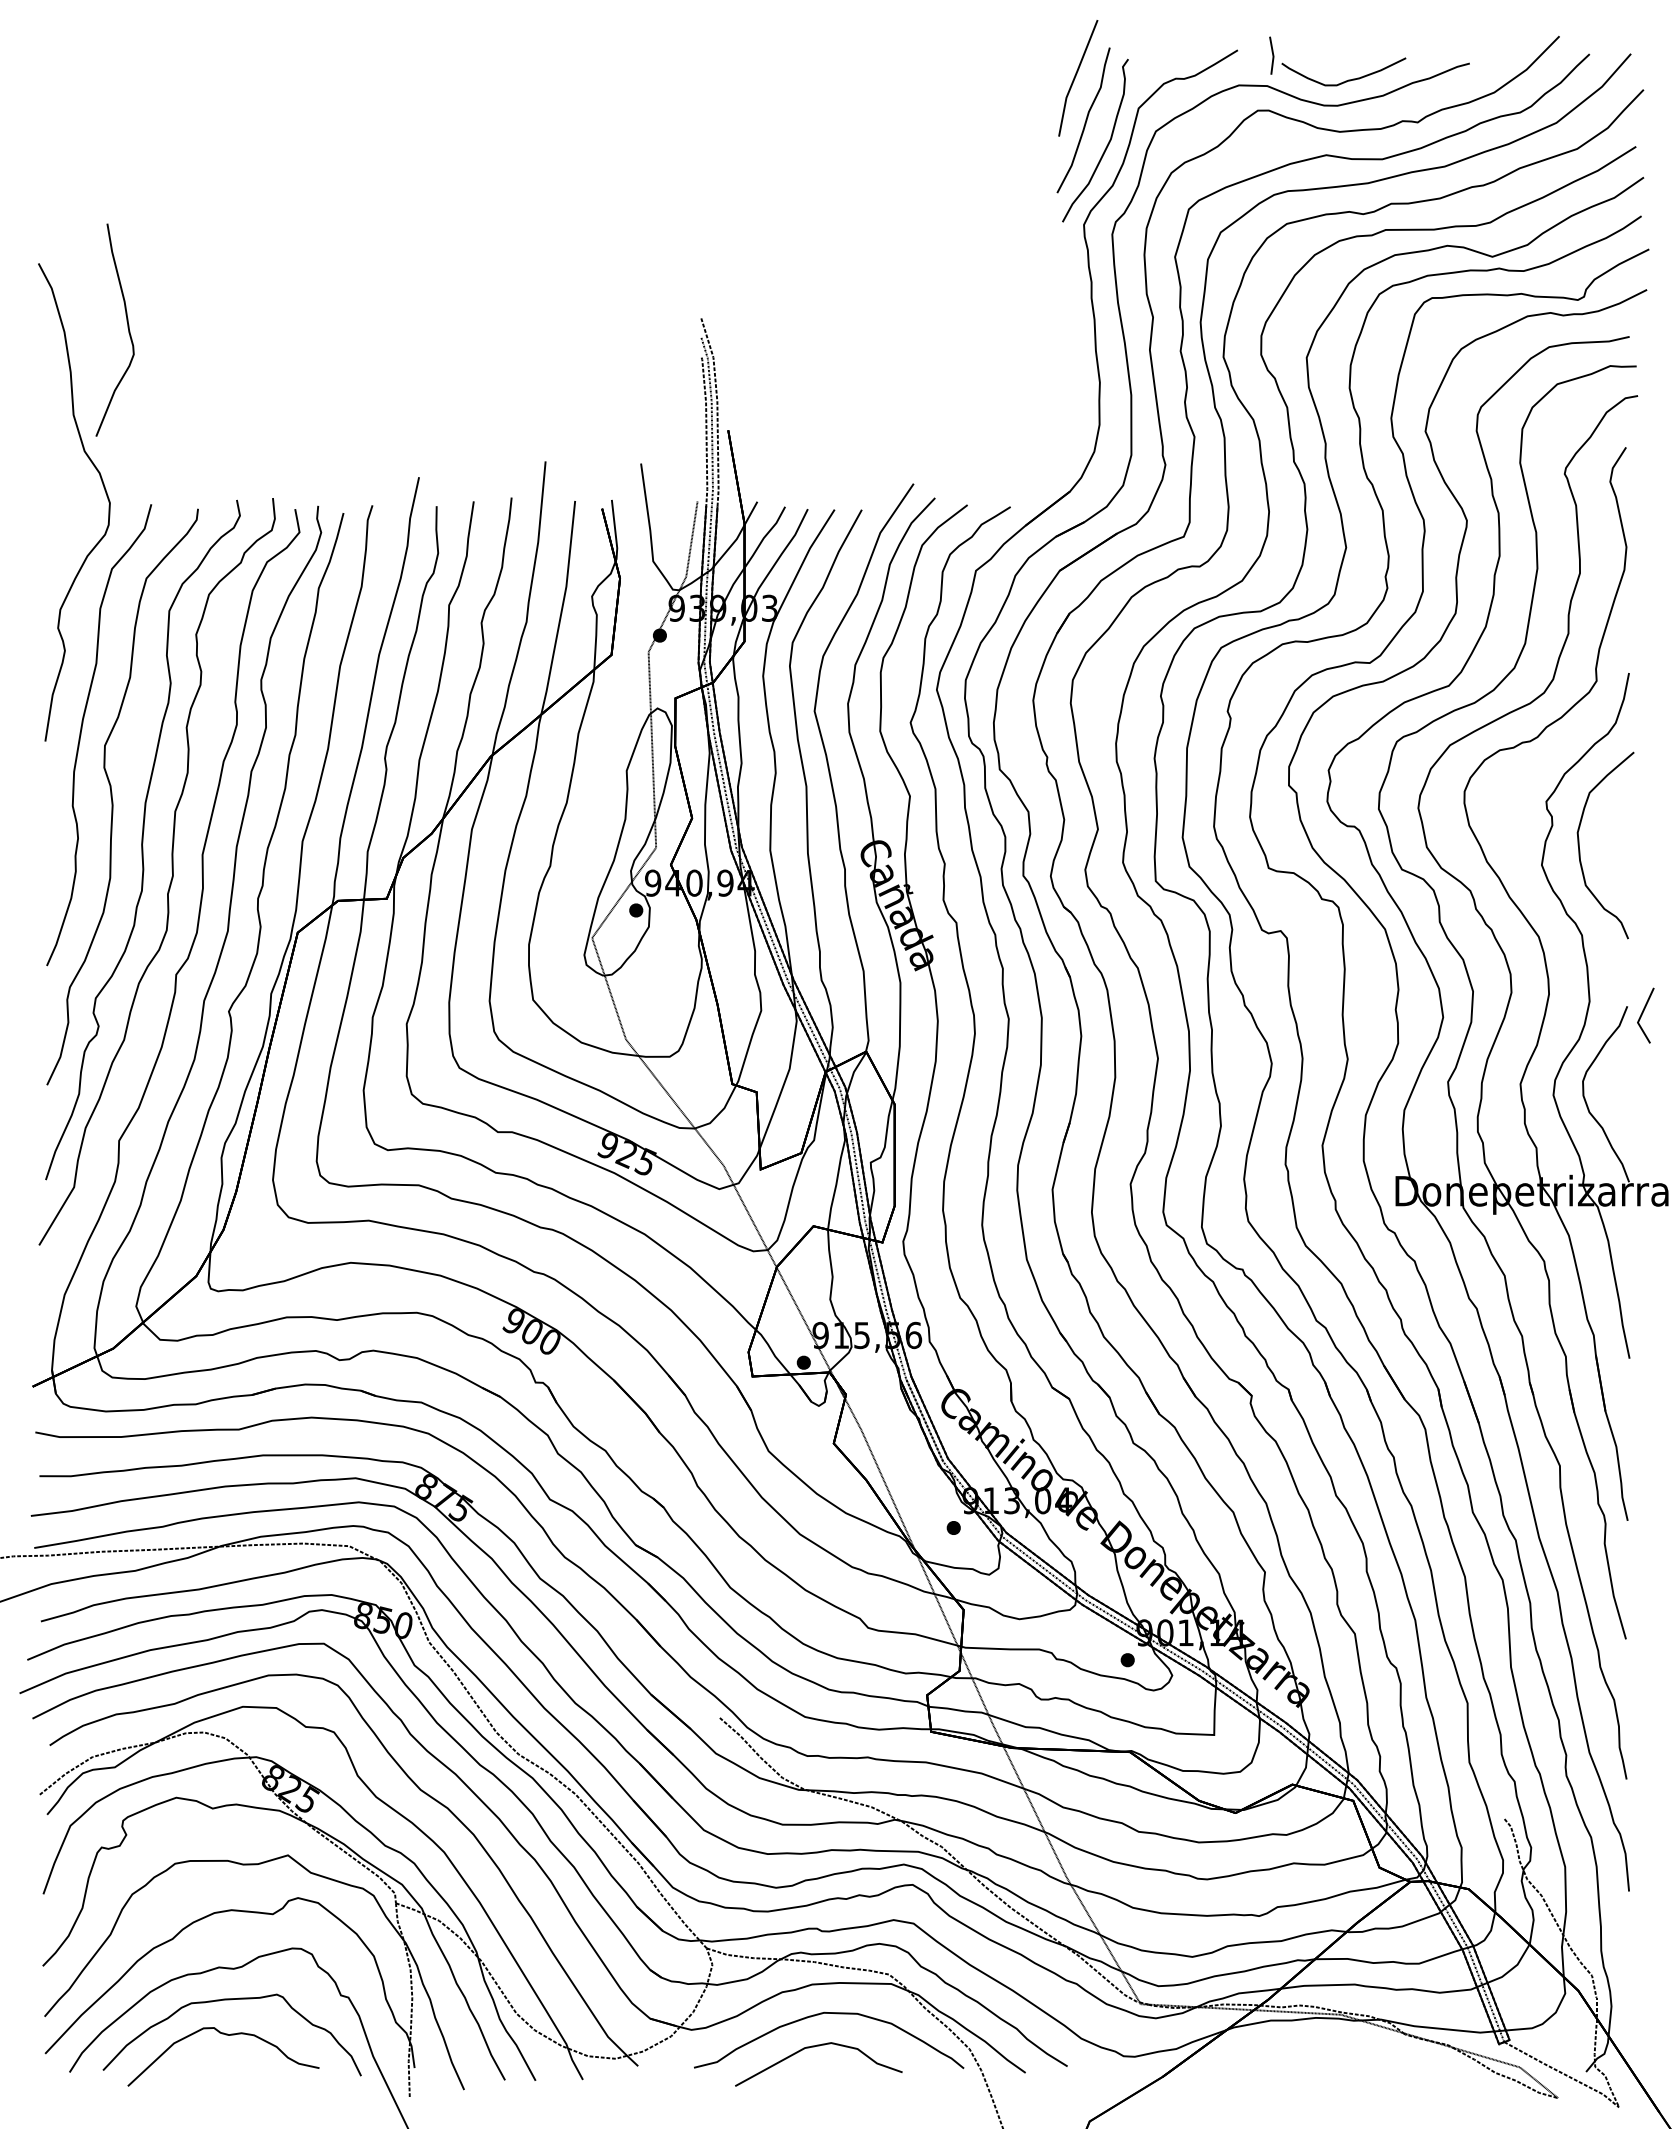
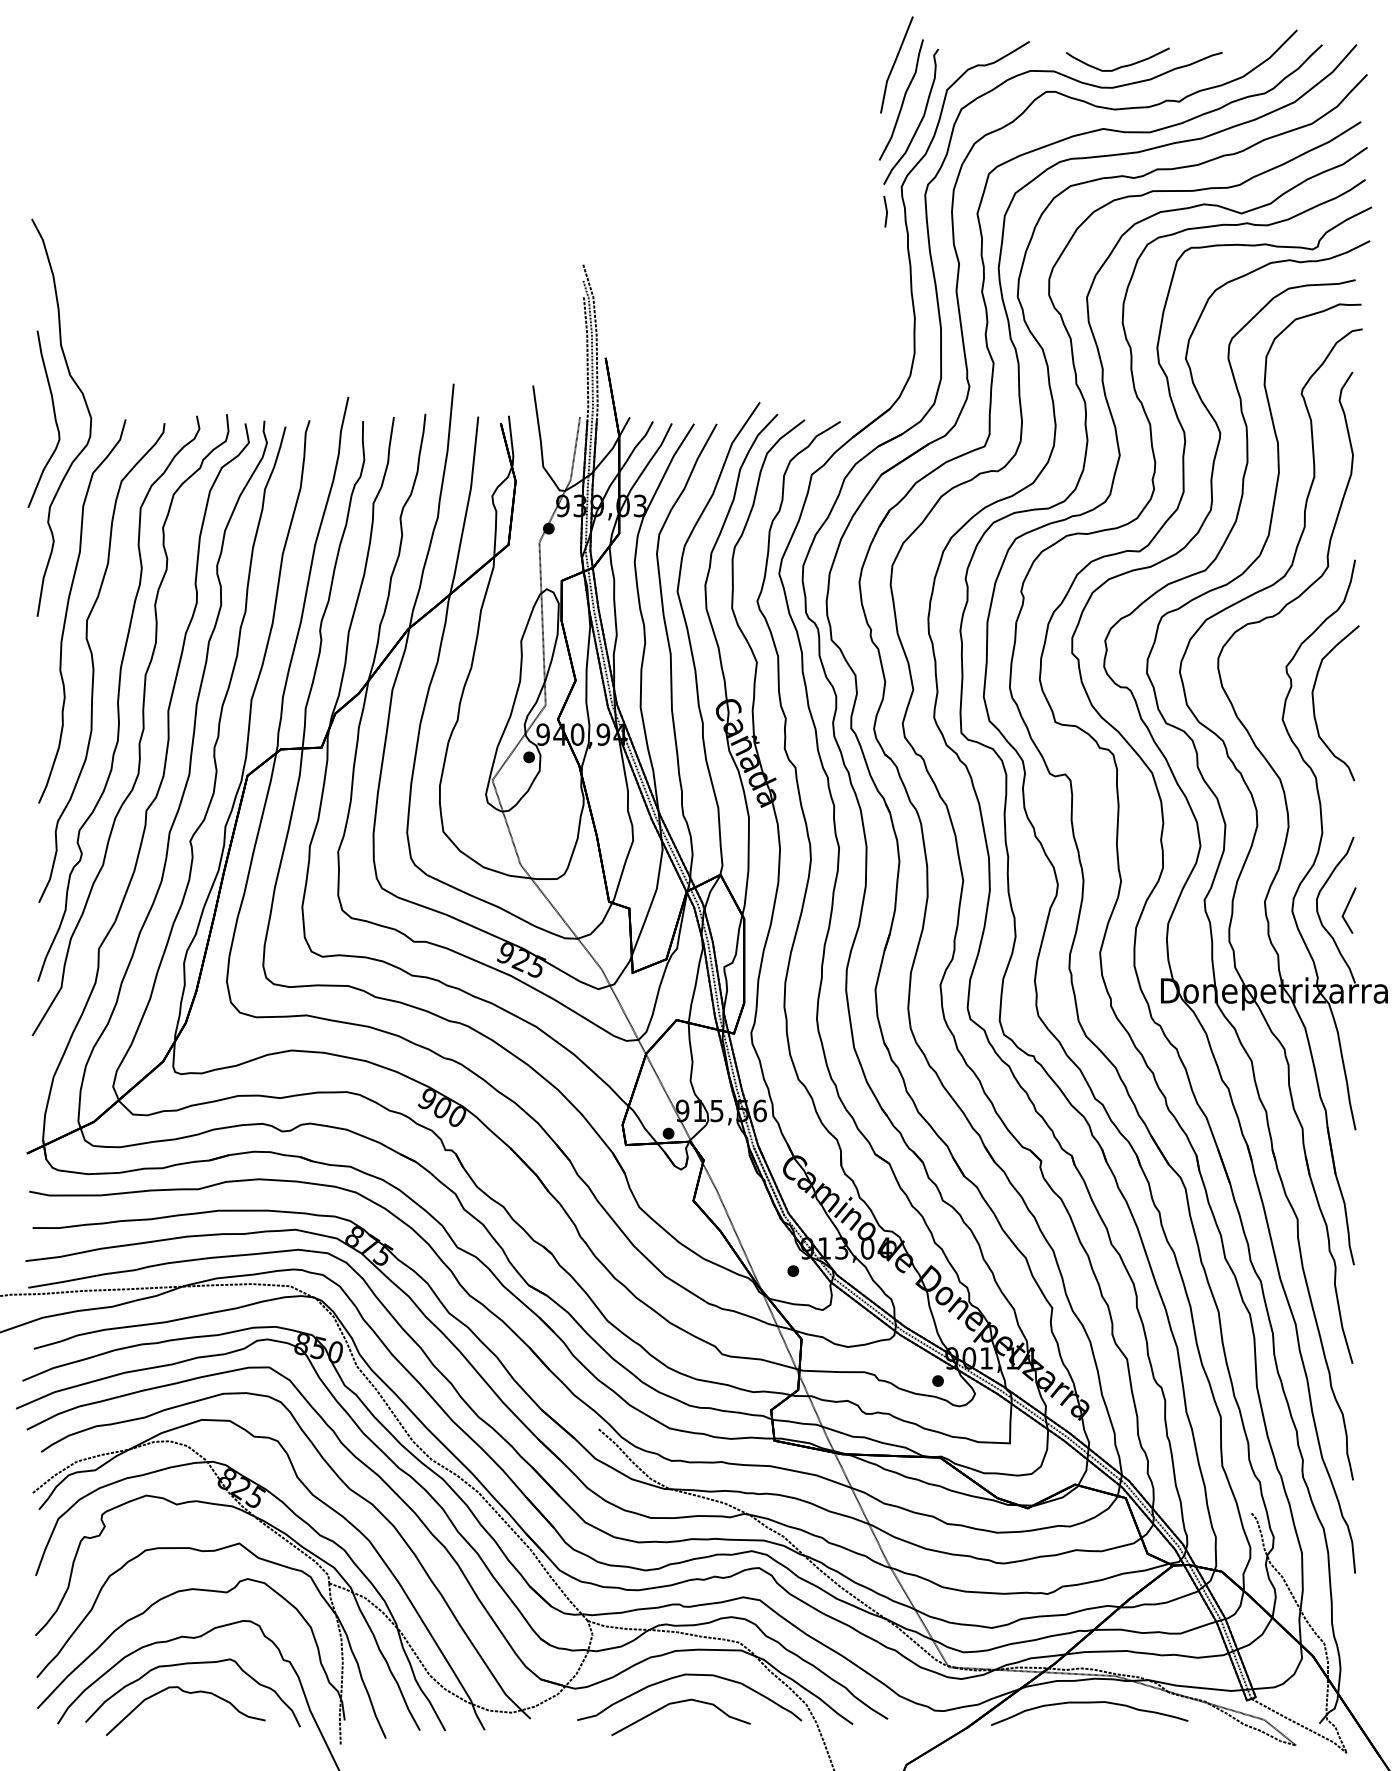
line: (1272, 55) -> (886, 211), moved
curve: (127, 328) -> (54, 417), moved
part: (1645, 1015) -> (1348, 910), moved
curve: (1309, 2047) -> (1089, 1703), added

